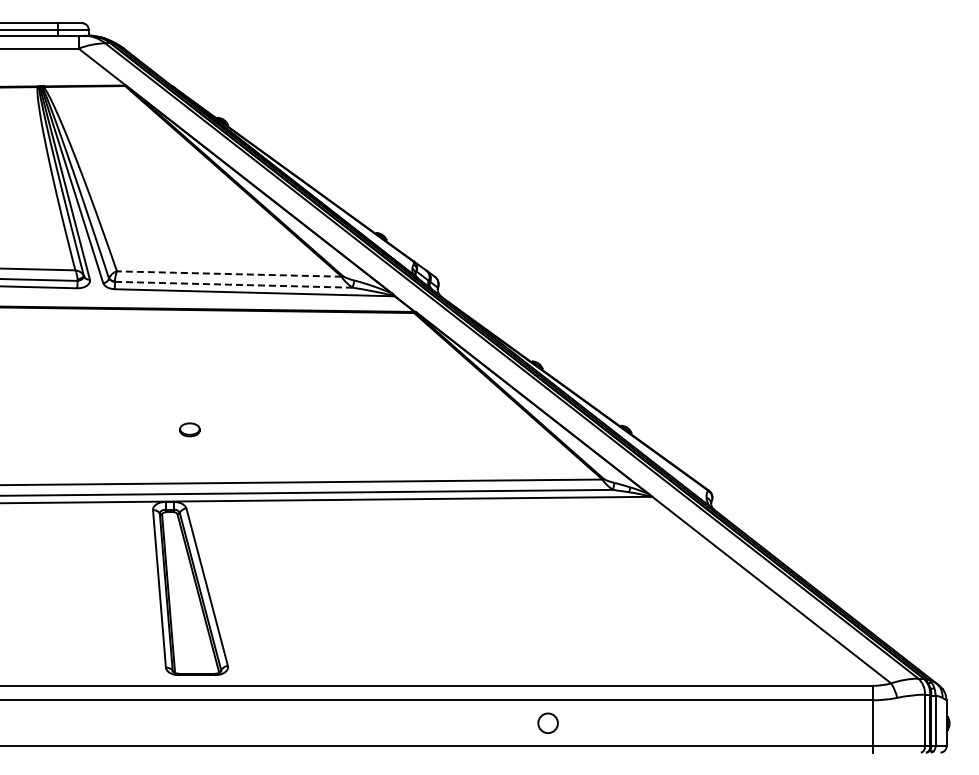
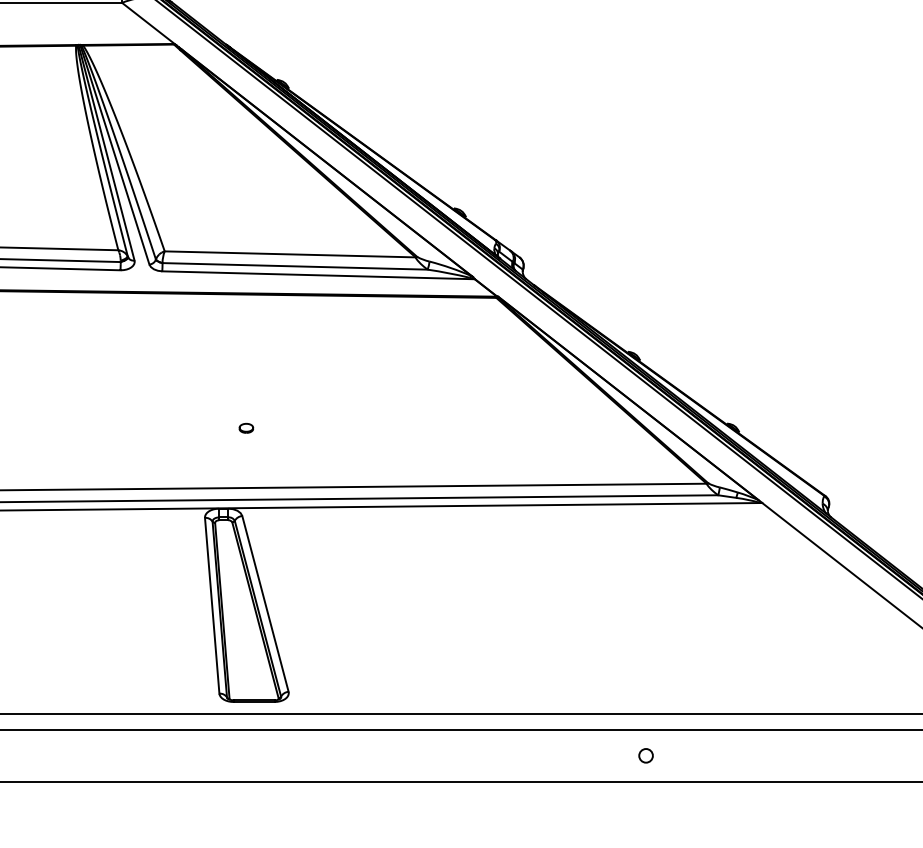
line: (228, 274) -> (289, 254), dashed -> solid
line: (233, 284) -> (294, 266), dashed -> solid
part: (190, 429) -> (246, 427), size x0.62
circle: (548, 723) -> (646, 755), size x0.62

